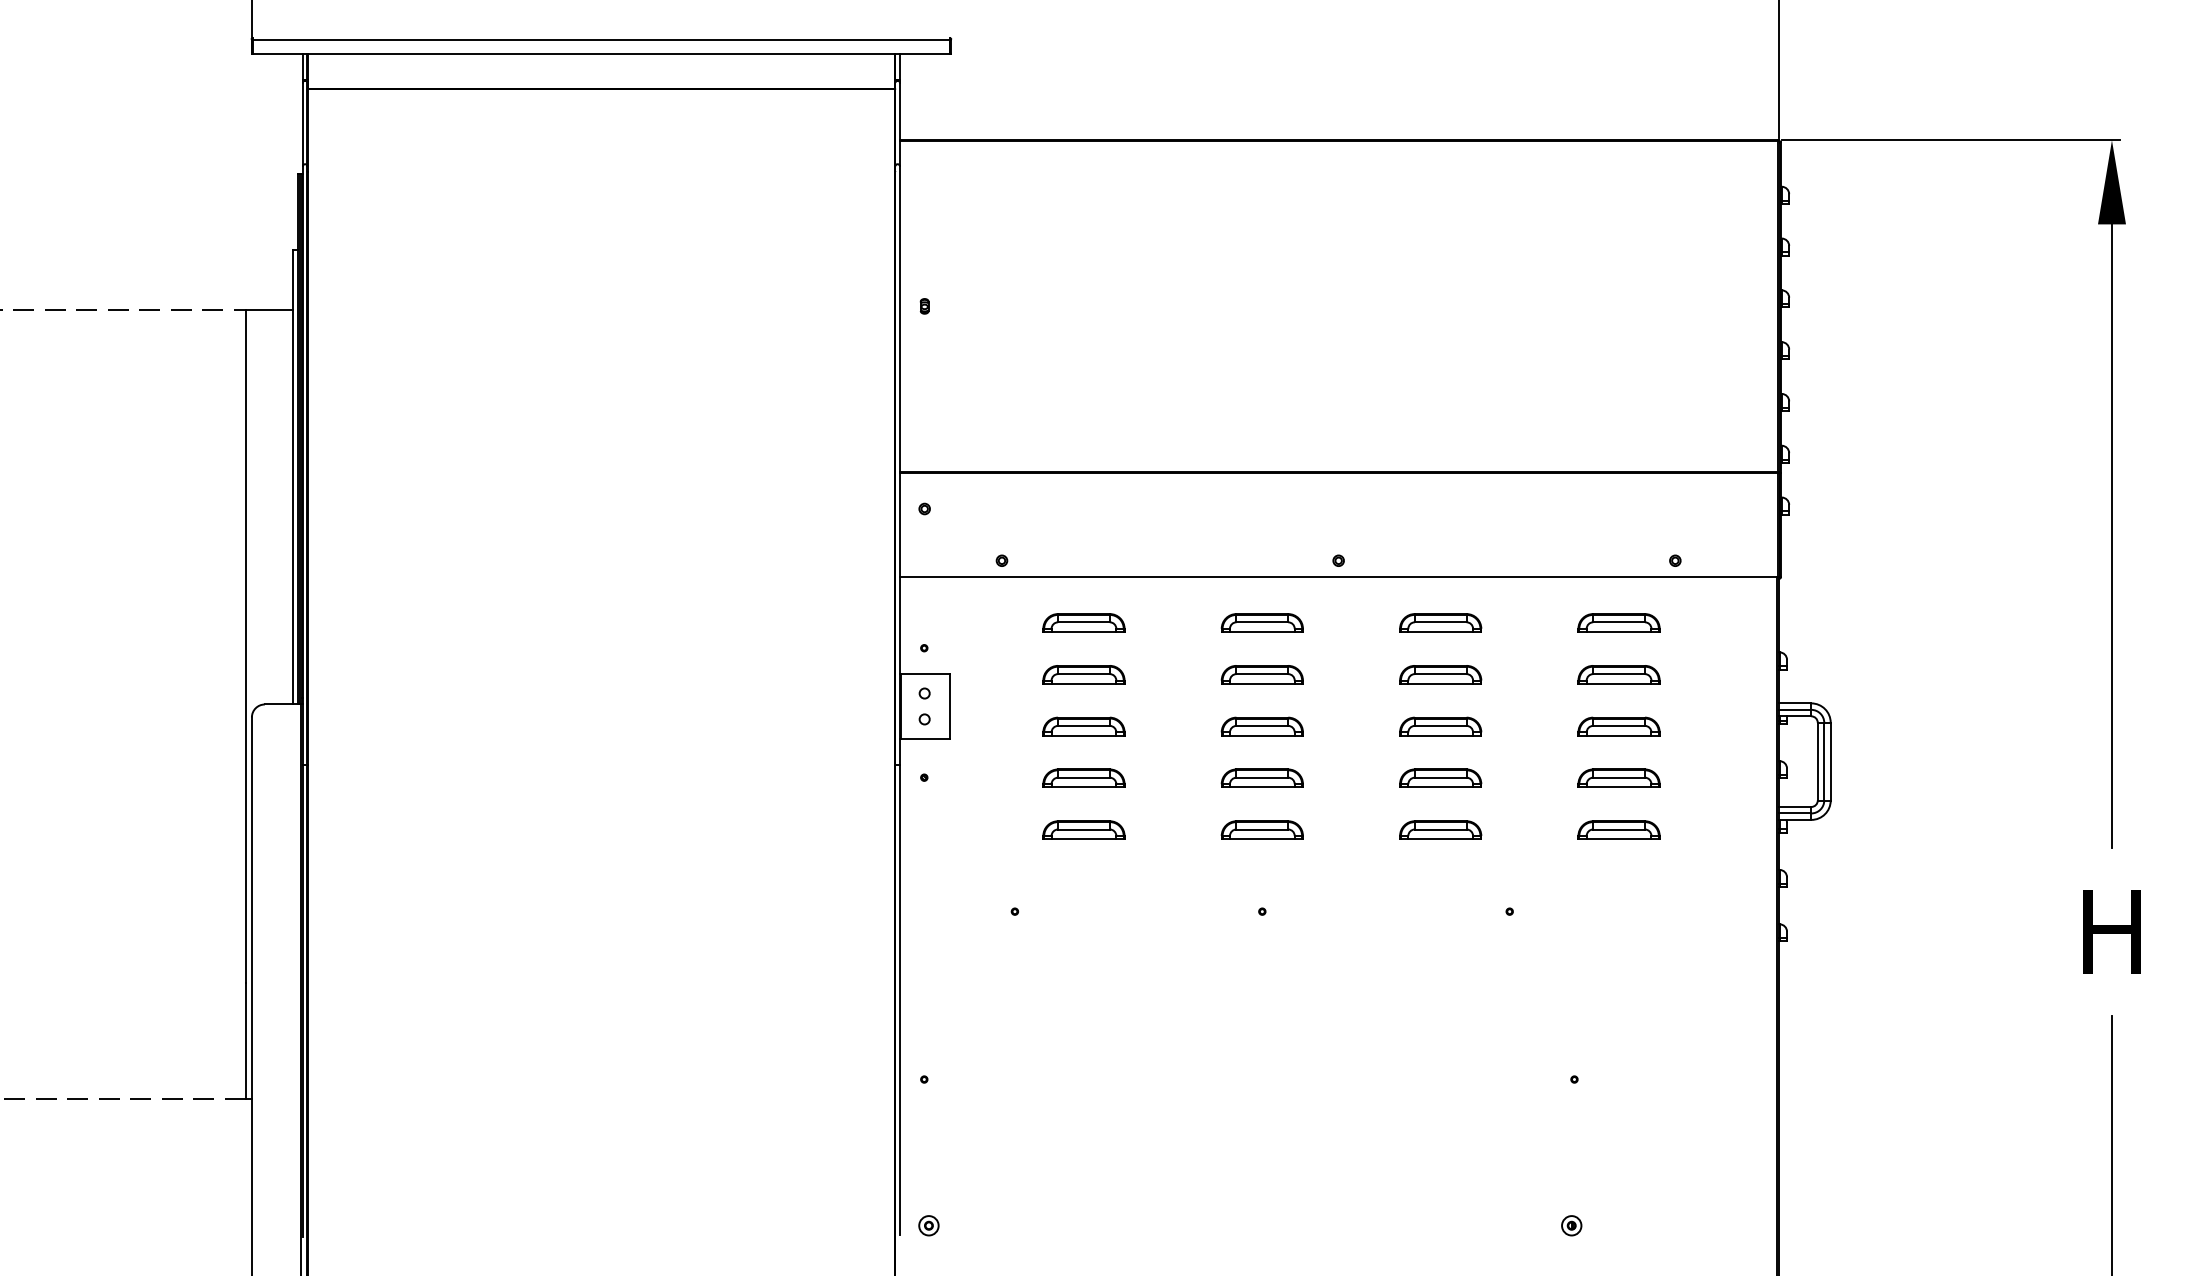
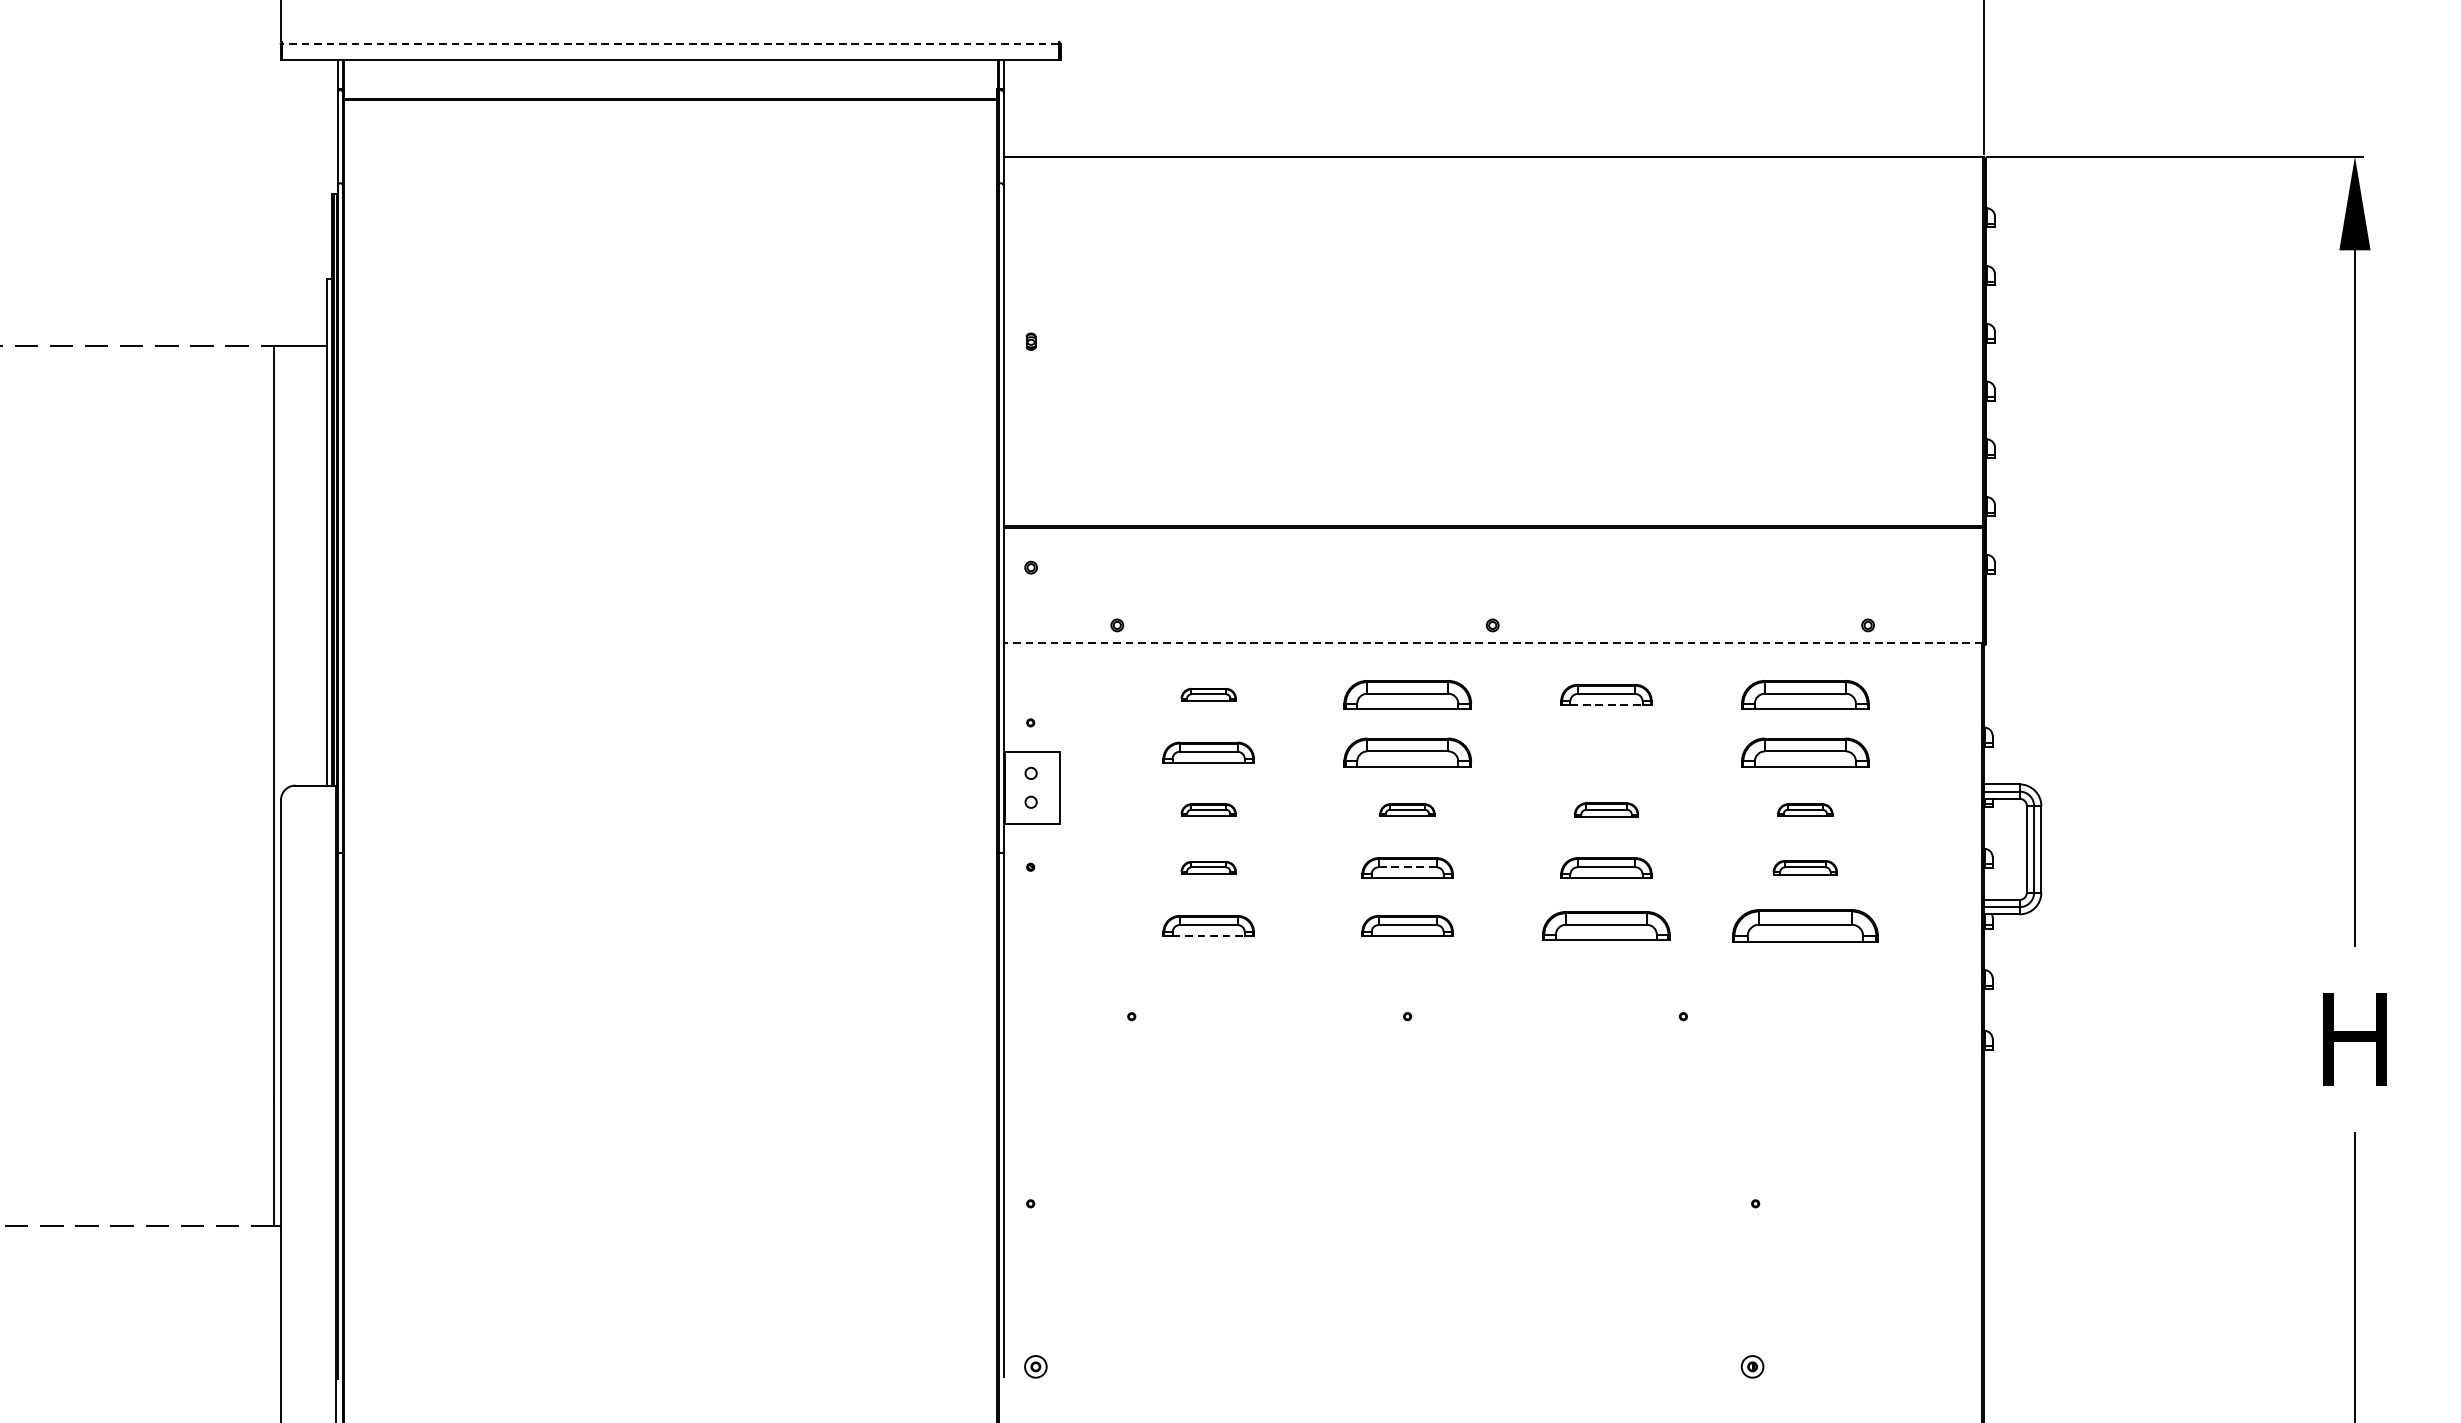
line: (600, 39) -> (669, 44), solid -> dashed
line: (1338, 577) -> (1492, 644), solid -> dashed
part: (1083, 622) -> (1208, 694), size x0.6
part: (1261, 622) -> (1406, 694), size x1.4
part: (1618, 622) -> (1804, 694), size x1.4
line: (1441, 632) -> (1607, 705), solid -> dashed
part: (1261, 674) -> (1406, 752), size x1.4
part: (1440, 674) -> (1606, 752), removed
part: (1618, 674) -> (1804, 752), size x1.4
part: (1083, 726) -> (1208, 810), size x0.6
part: (1261, 726) -> (1406, 810), size x0.6
part: (1440, 726) -> (1606, 810), size x0.7
part: (1618, 726) -> (1804, 810), size x0.6
part: (1083, 777) -> (1208, 867), size x0.6
line: (1262, 777) -> (1407, 867), solid -> dashed
part: (1618, 777) -> (1804, 867), size x0.7
part: (1440, 829) -> (1606, 925), size x1.4
part: (1618, 829) -> (1804, 925), size x1.6
line: (1084, 839) -> (1209, 936), solid -> dashed

